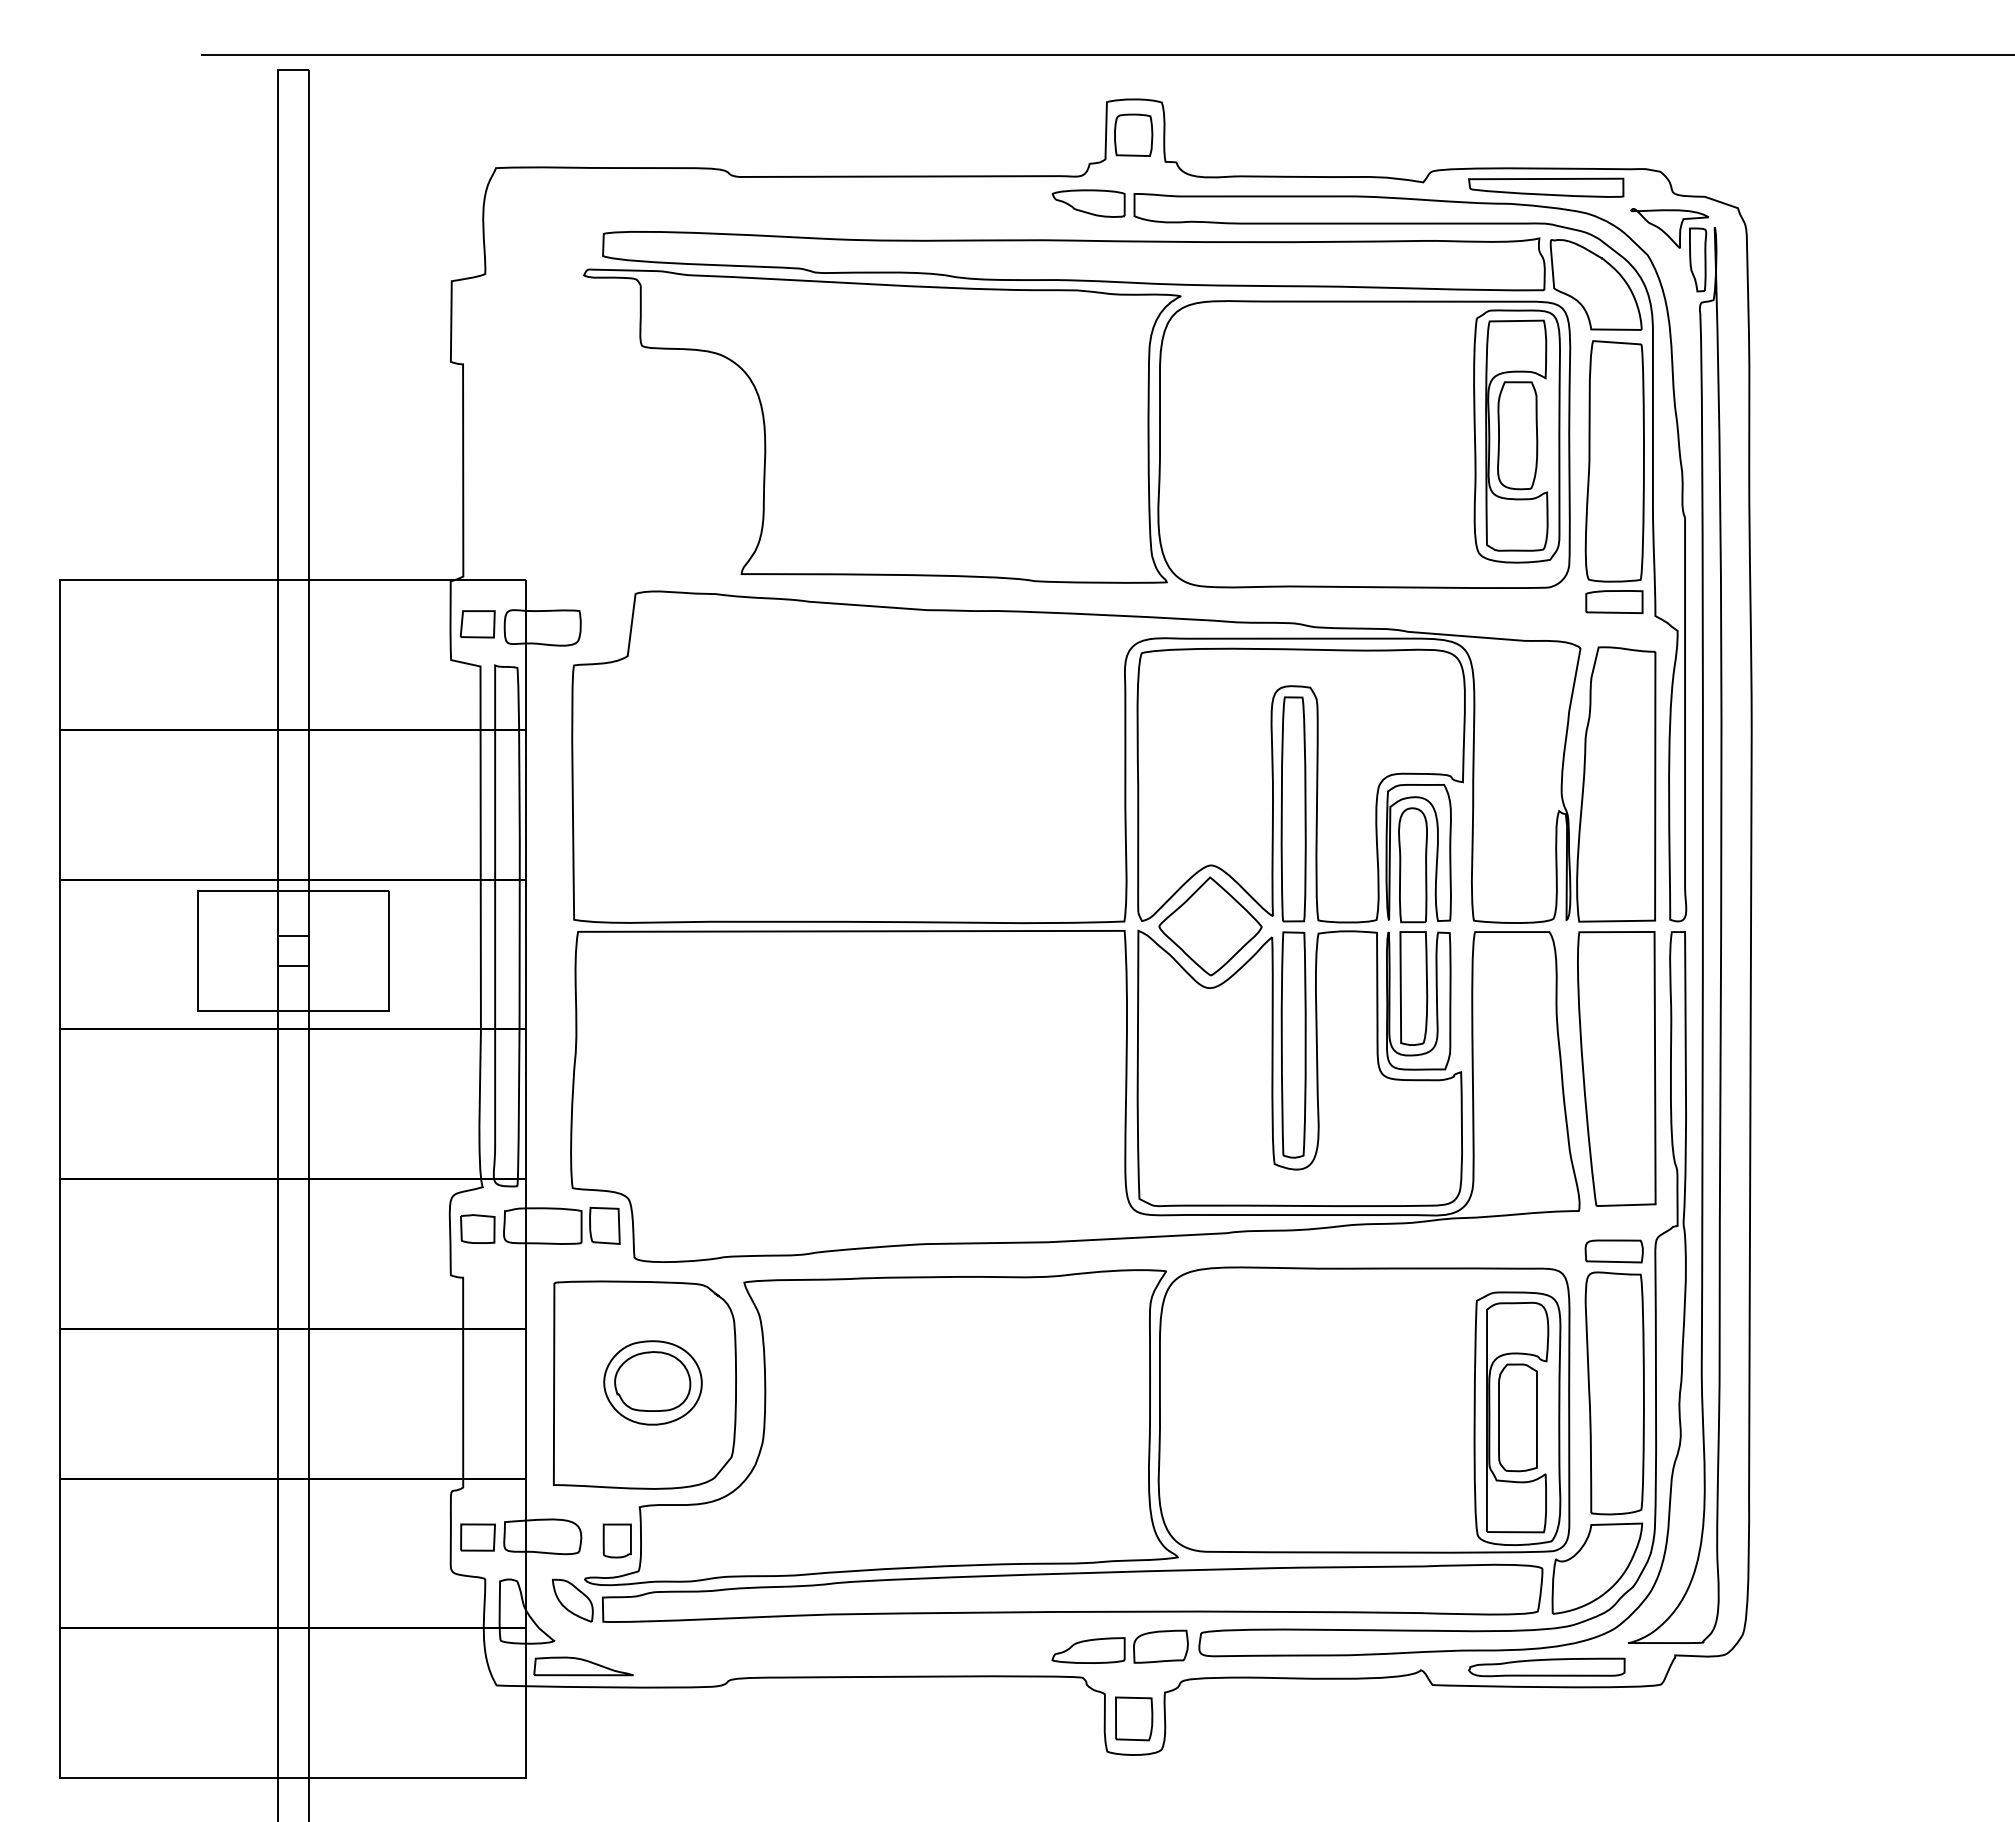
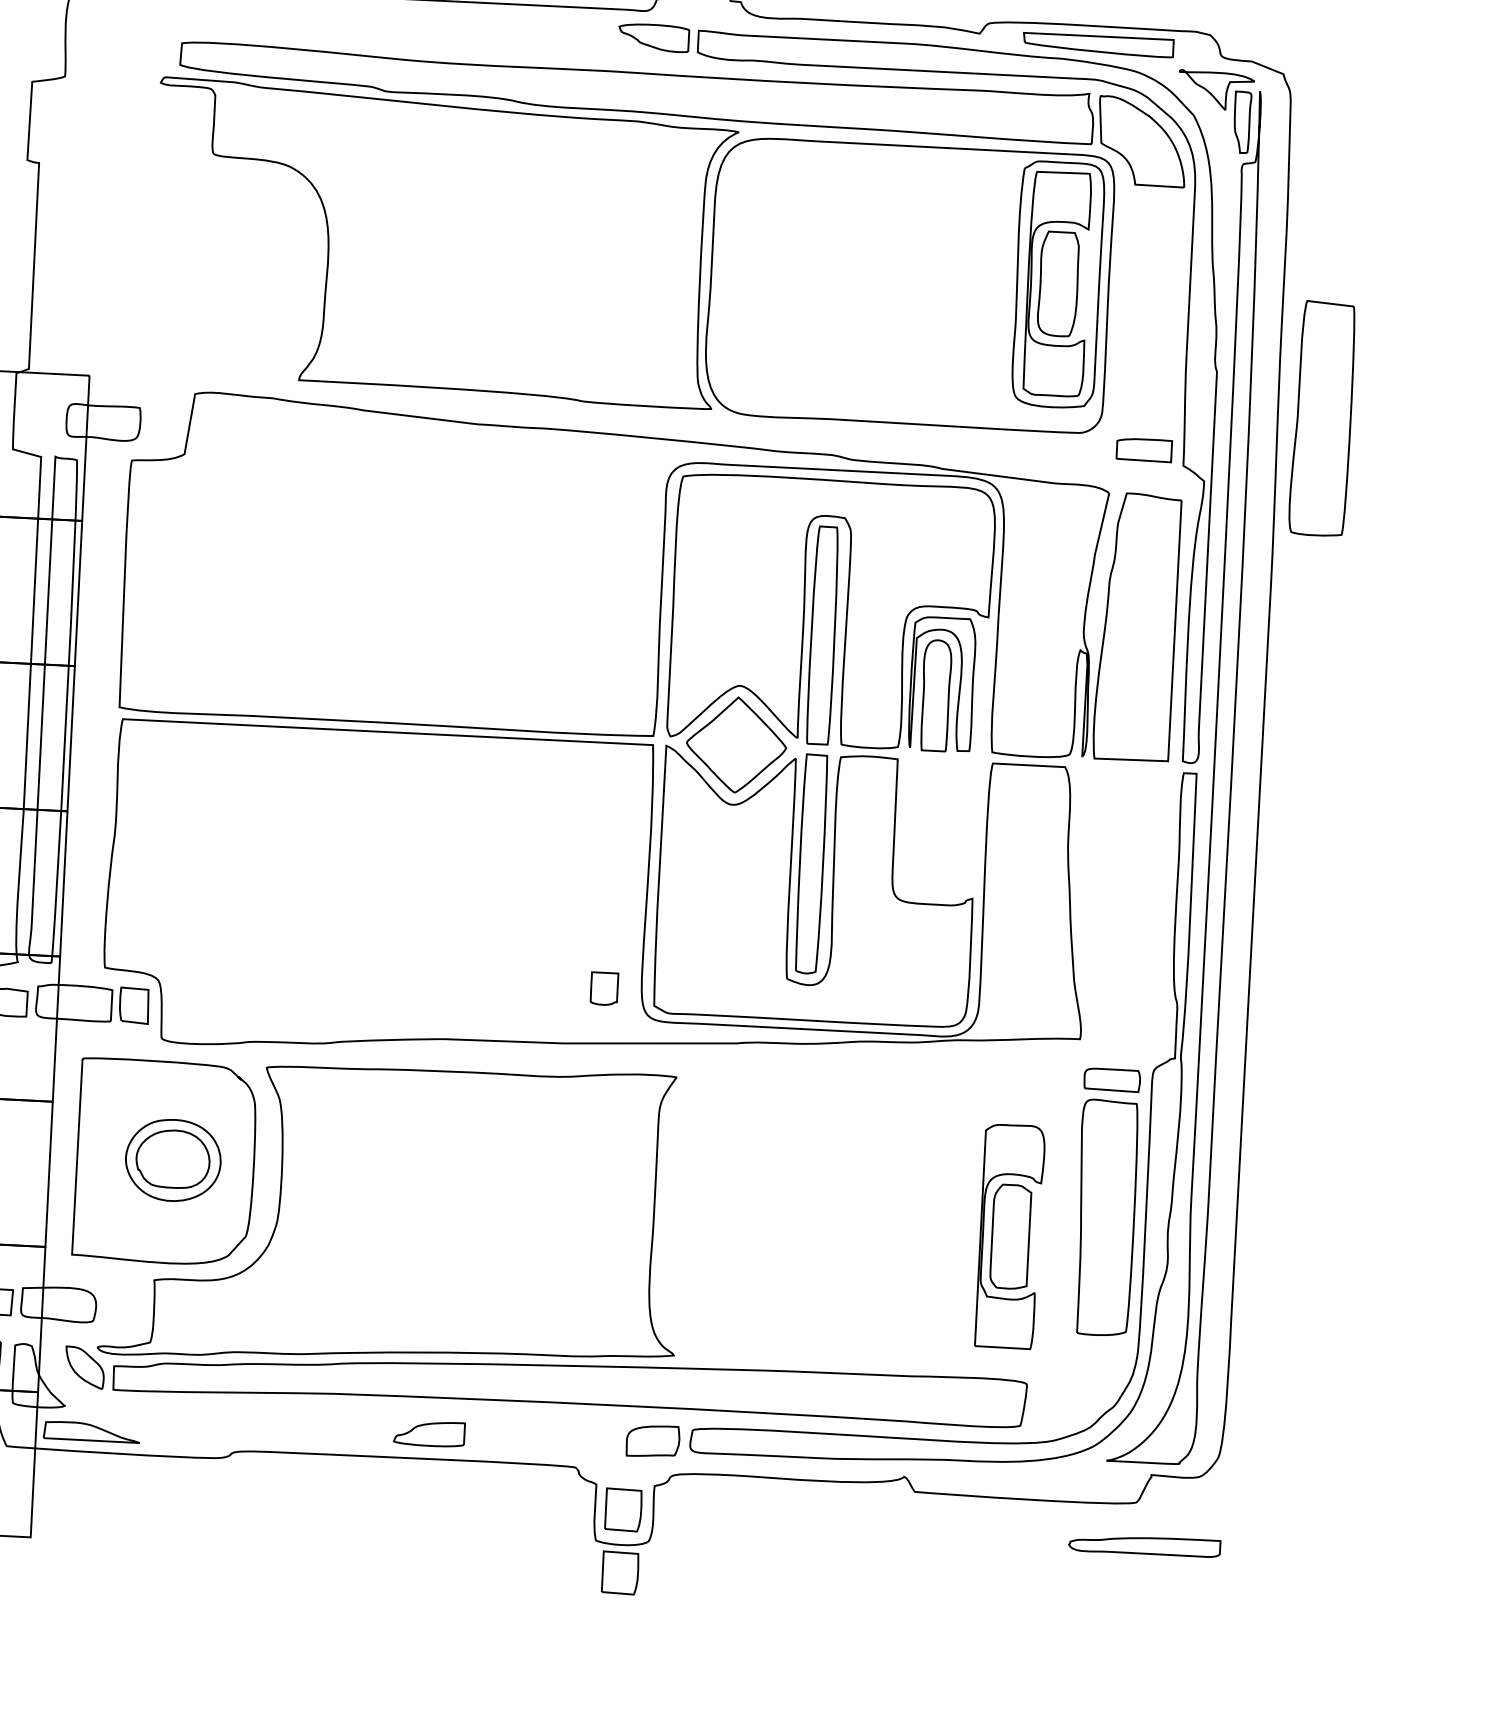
part: (1614, 461) -> (1322, 418), moved
part: (477, 624) -> (40, 416), removed
part: (1418, 1000) -> (934, 827), removed
part: (1616, 1068) -> (1123, 902), removed
part: (1400, 1440) -> (895, 1253), removed
part: (616, 1540) -> (603, 988), moved
part: (1088, 1650) -> (429, 1433), moved
part: (1546, 1667) -> (1144, 1545), moved
part: (1134, 1783) -> (620, 1572), added

